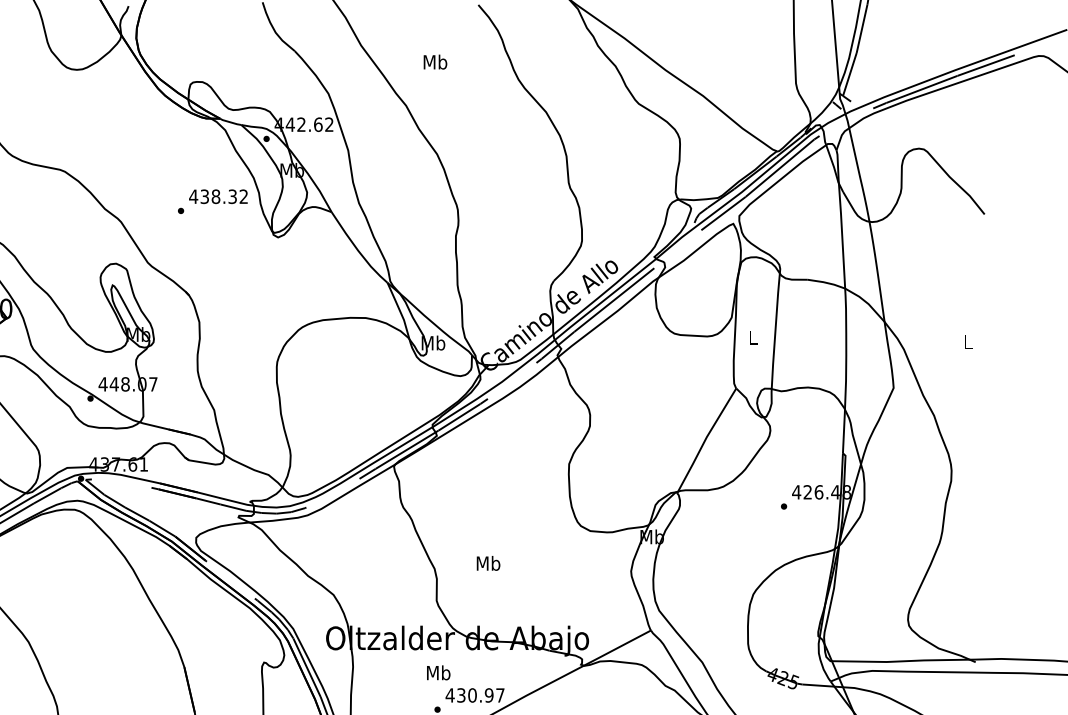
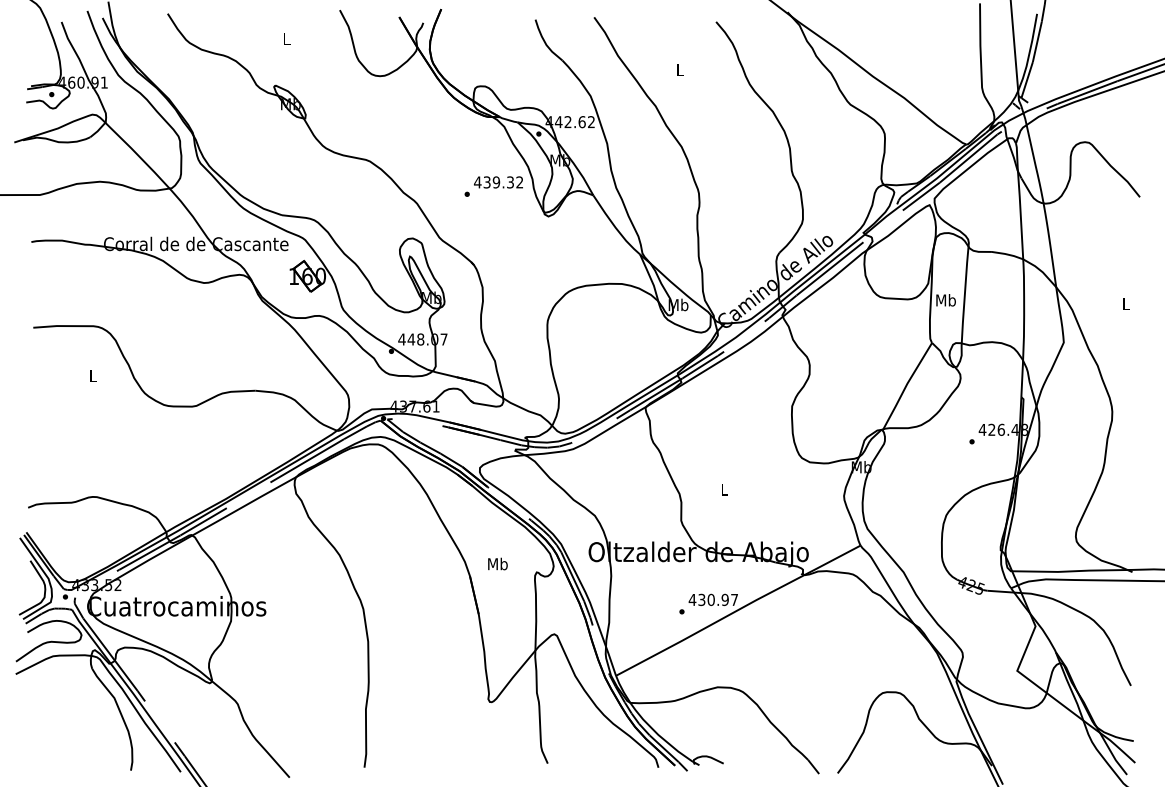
text: (435, 61) -> (680, 69), Mb -> L
text: (216, 196) -> (496, 182), 438.32 -> 439.32
text: (752, 337) -> (945, 300), L -> Mb
text: (488, 563) -> (724, 489), Mb -> L
text: (438, 672) -> (497, 563), moved

